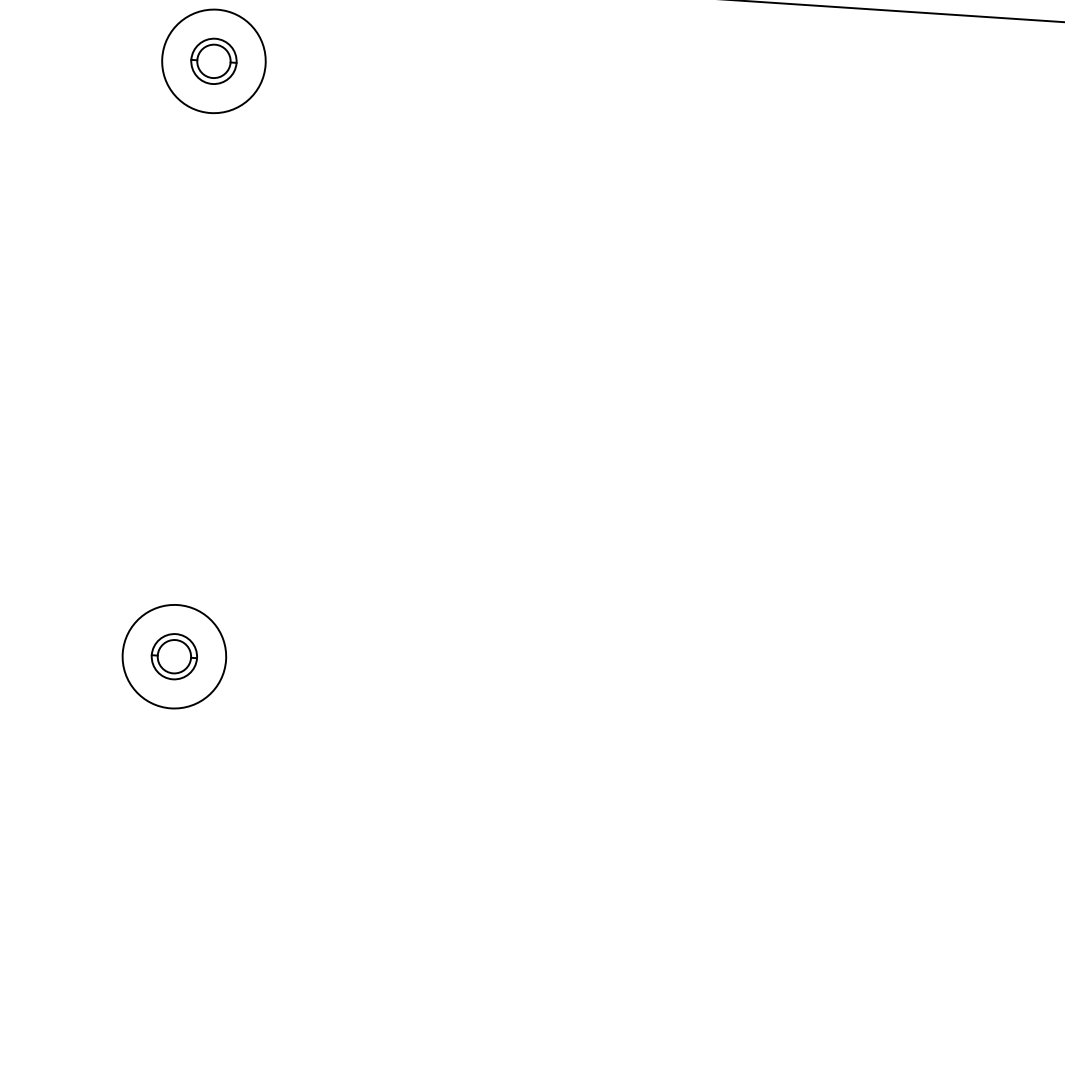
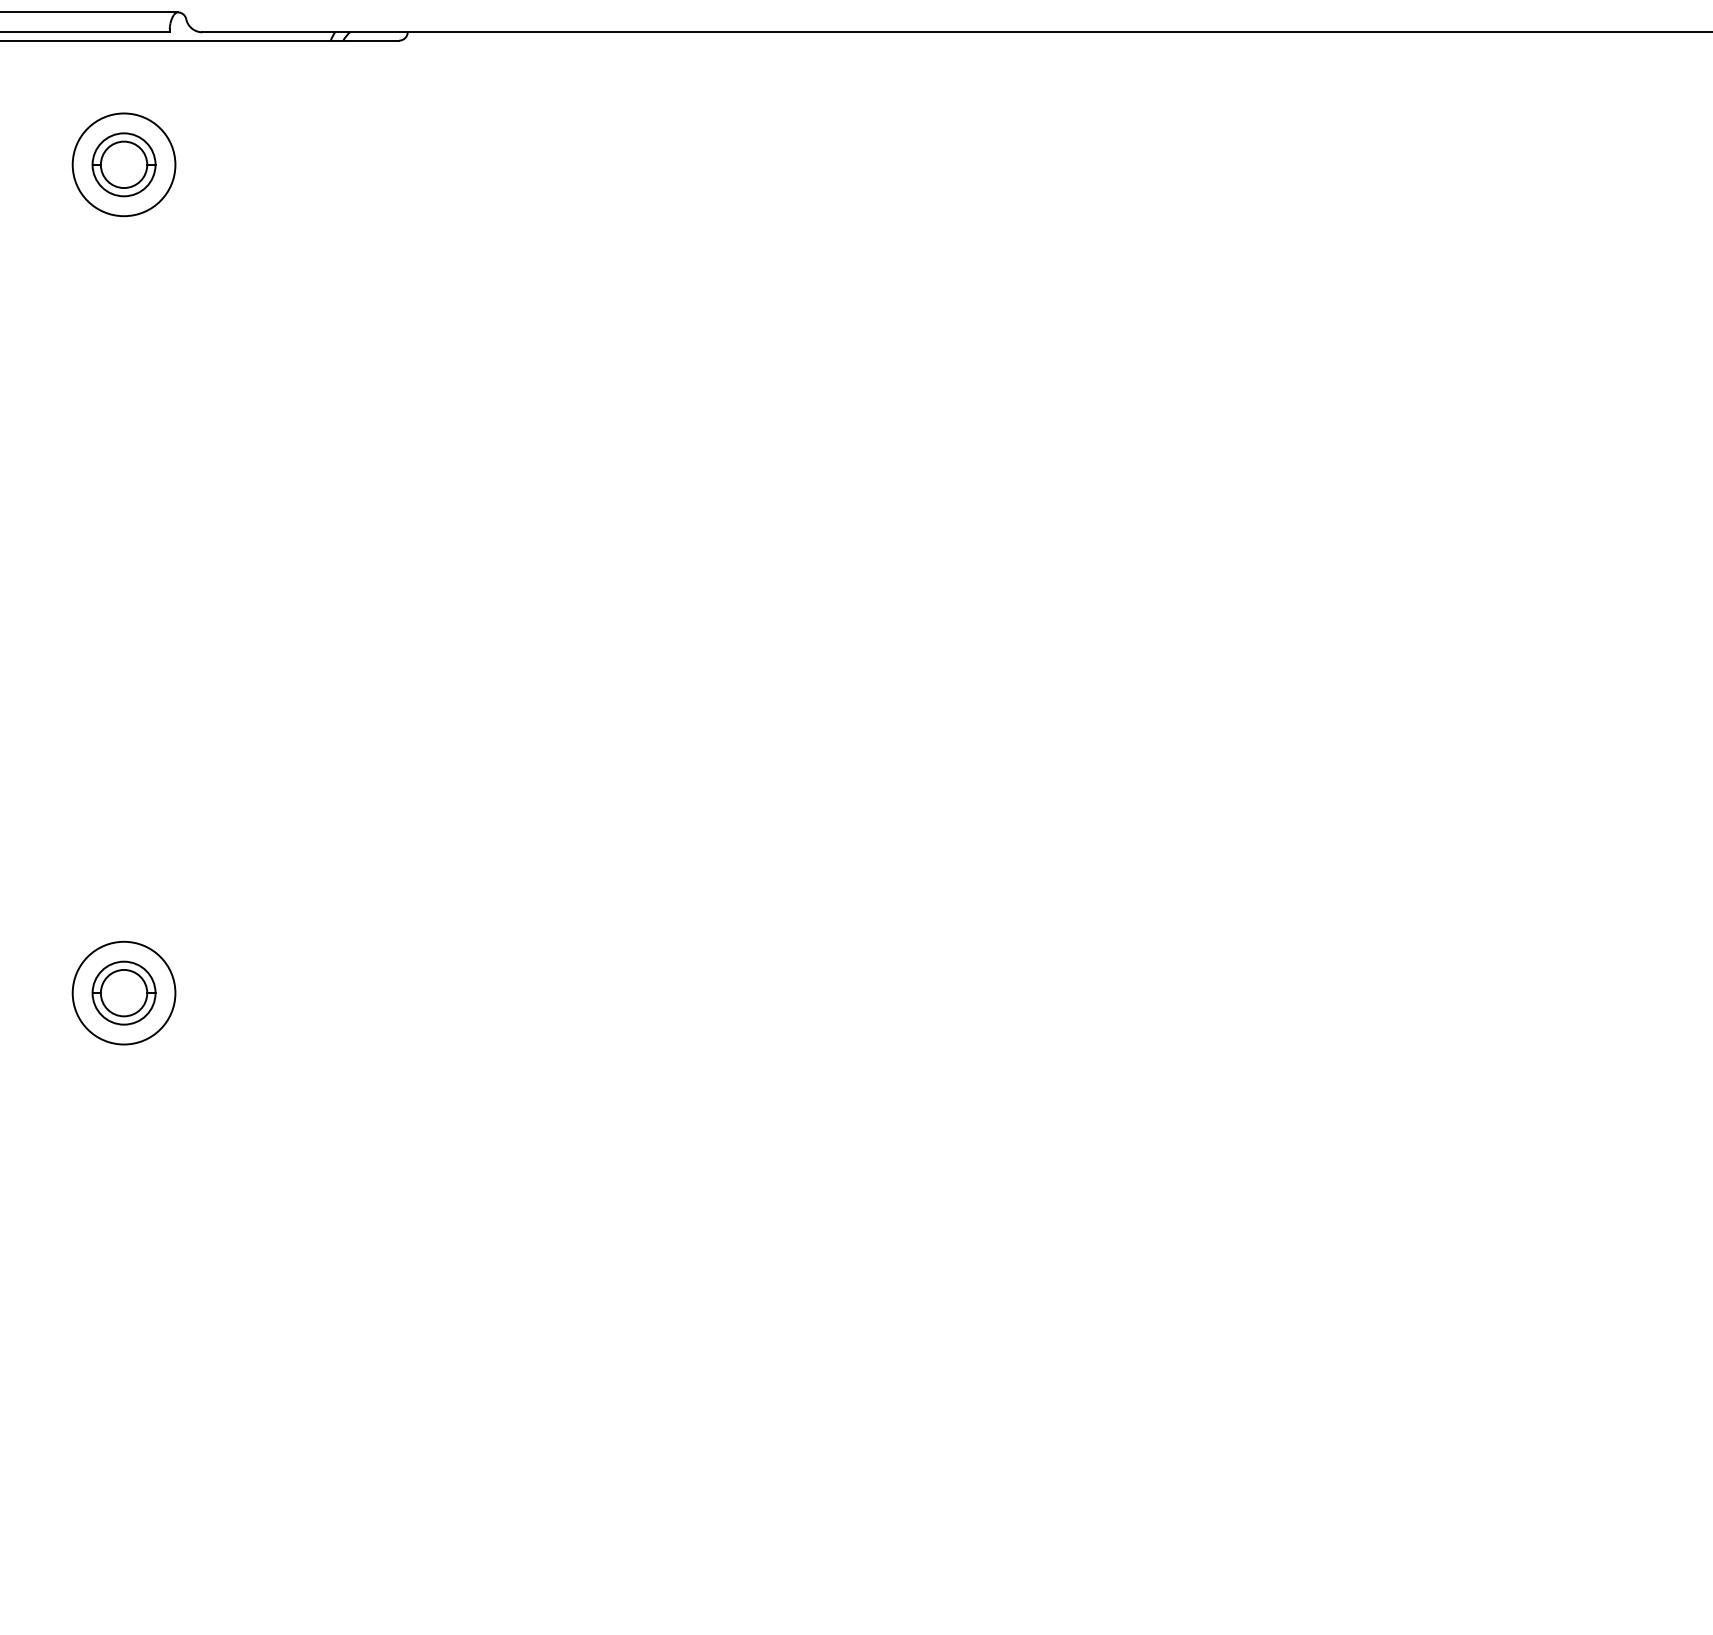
circle: (213, 61) -> (123, 164), size x0.71
circle: (174, 656) -> (123, 992), size x0.71

